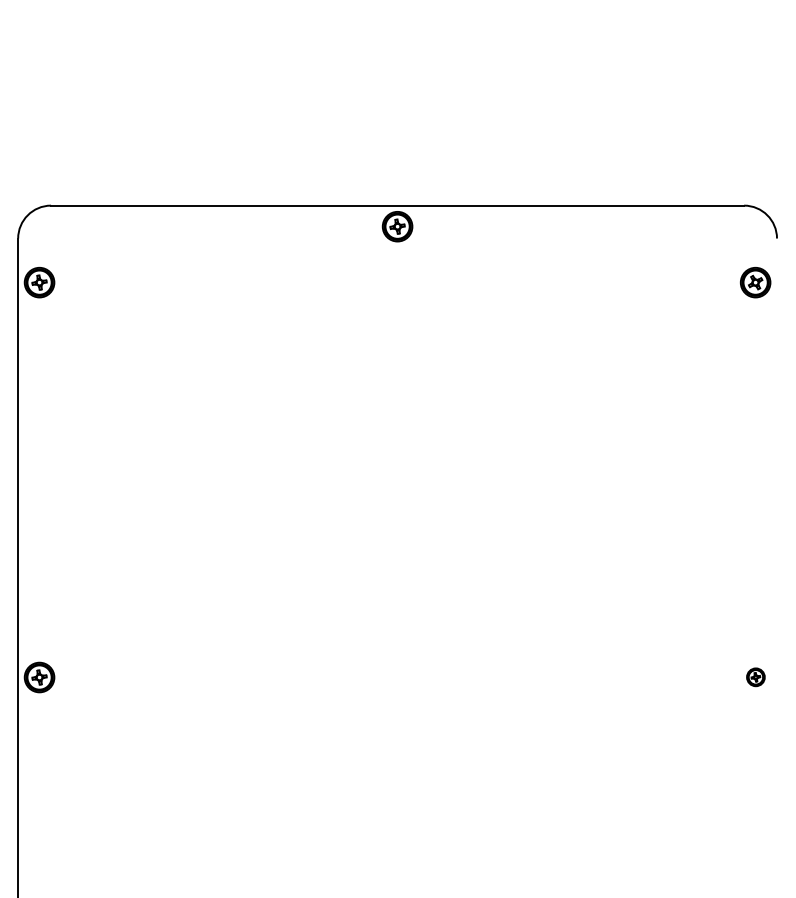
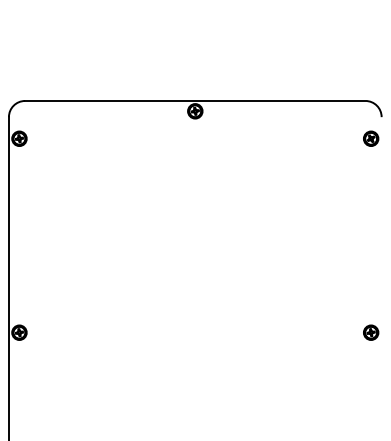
part: (756, 677) -> (371, 332), size x1.67

